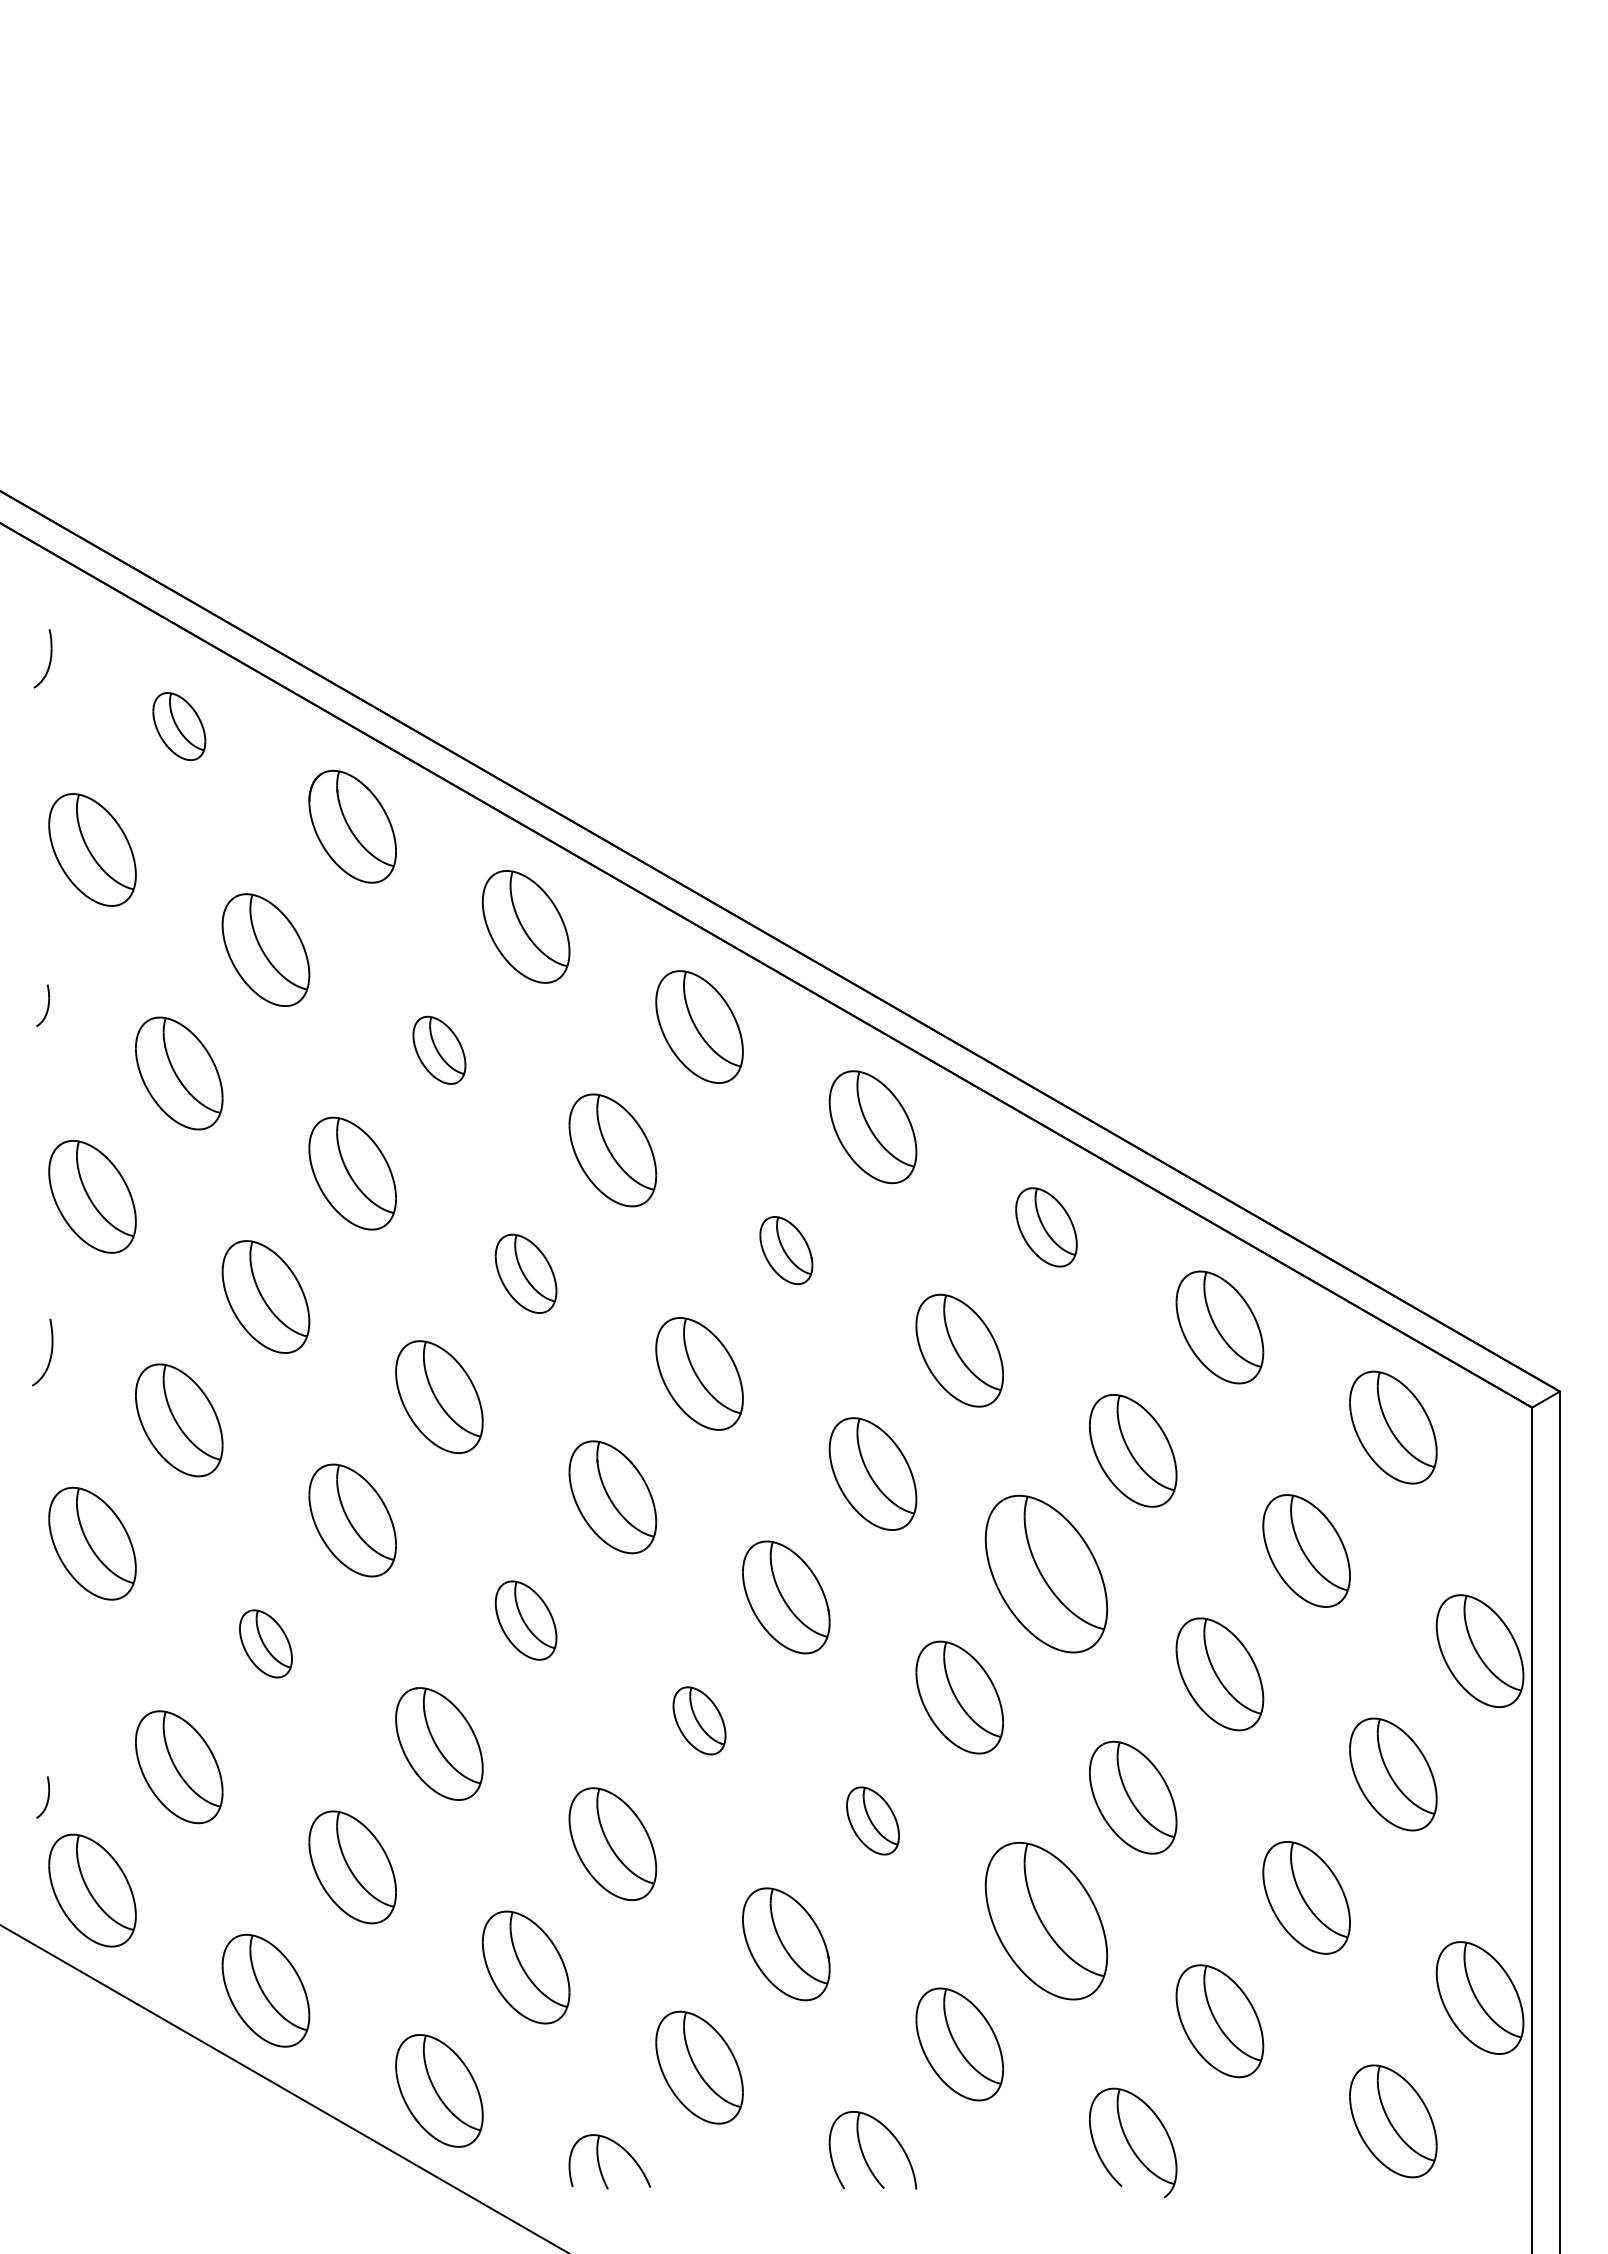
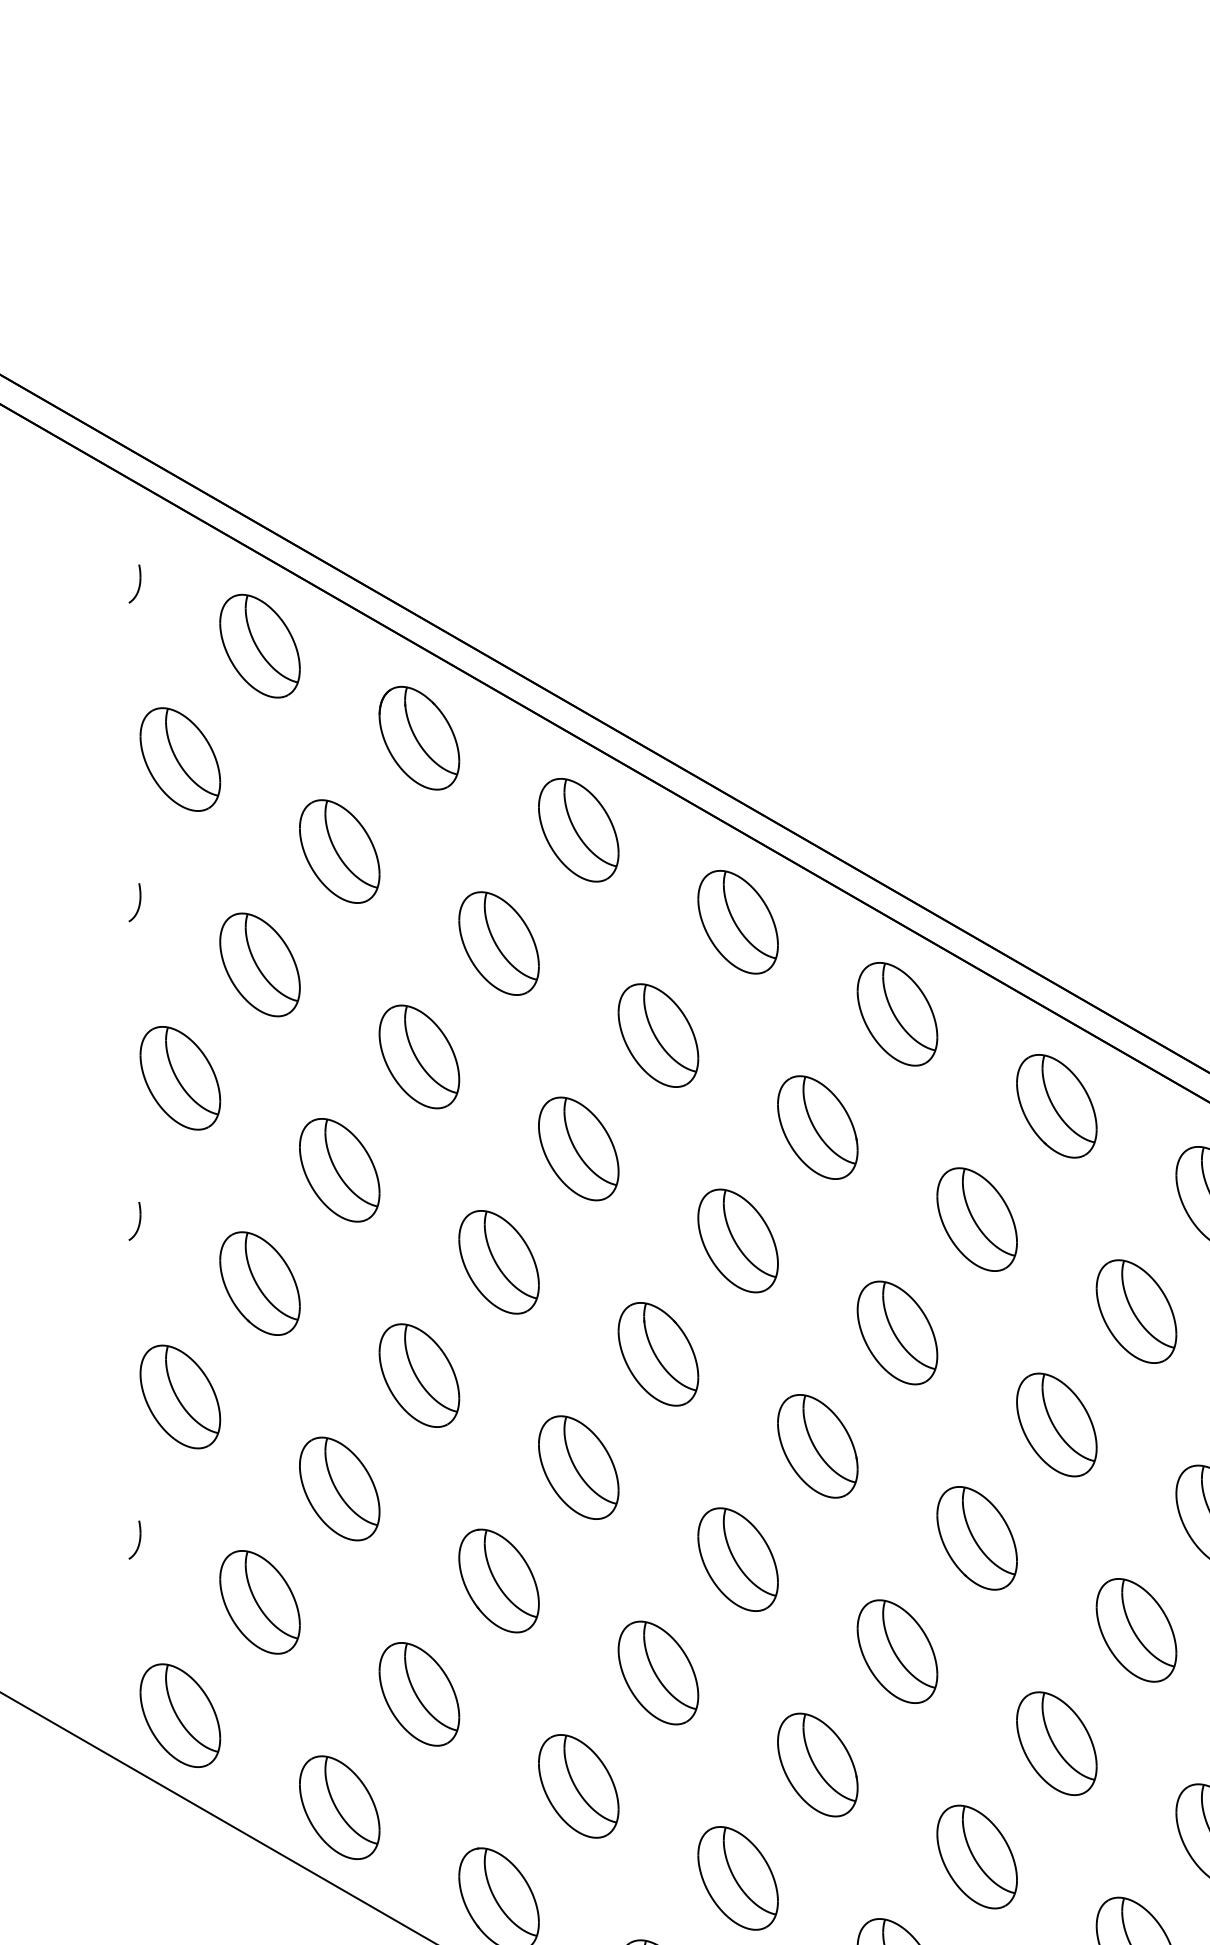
part: (42, 658) -> (134, 583), size x0.71
part: (179, 726) -> (260, 646), size x1.67
part: (439, 1050) -> (499, 943), size x1.67
part: (1046, 1227) -> (1056, 1106), size x1.43
part: (786, 1250) -> (817, 1127), size x1.67
part: (525, 1273) -> (578, 1148), size x1.43
part: (43, 1352) -> (135, 1221), size x0.62
part: (1046, 1574) -> (1056, 1425), size x0.71
part: (525, 1620) -> (578, 1467), size x1.43
part: (265, 1643) -> (339, 1488), size x1.67
part: (699, 1720) -> (738, 1559), size x1.67
part: (43, 1797) -> (135, 1540), moved
part: (872, 1820) -> (897, 1651), size x1.67
part: (1046, 1920) -> (1056, 1743), size x0.71

